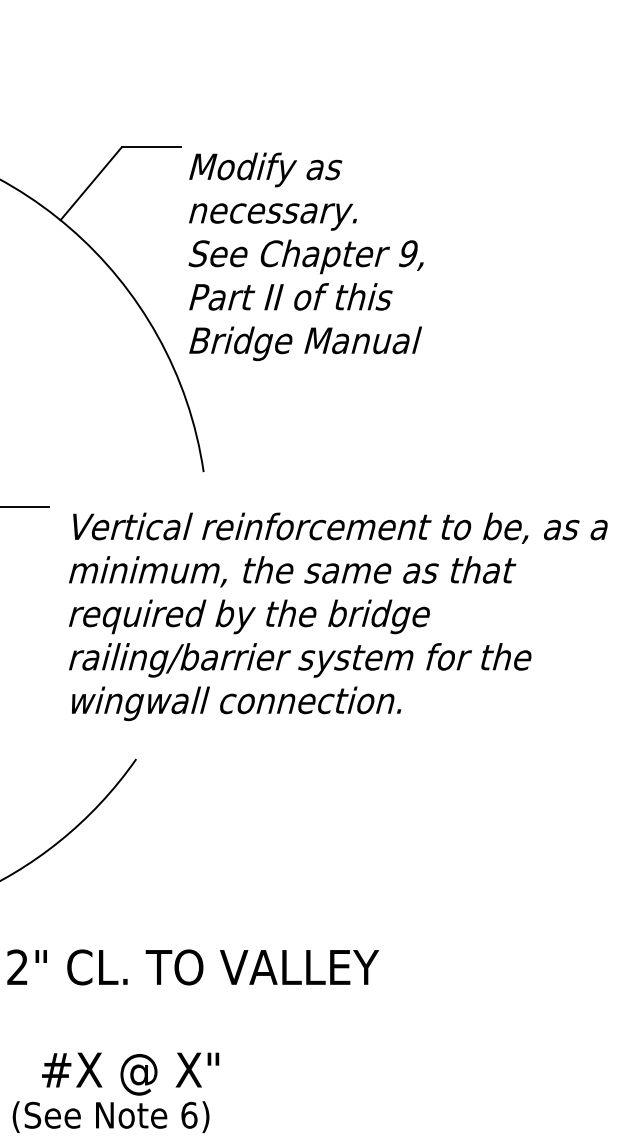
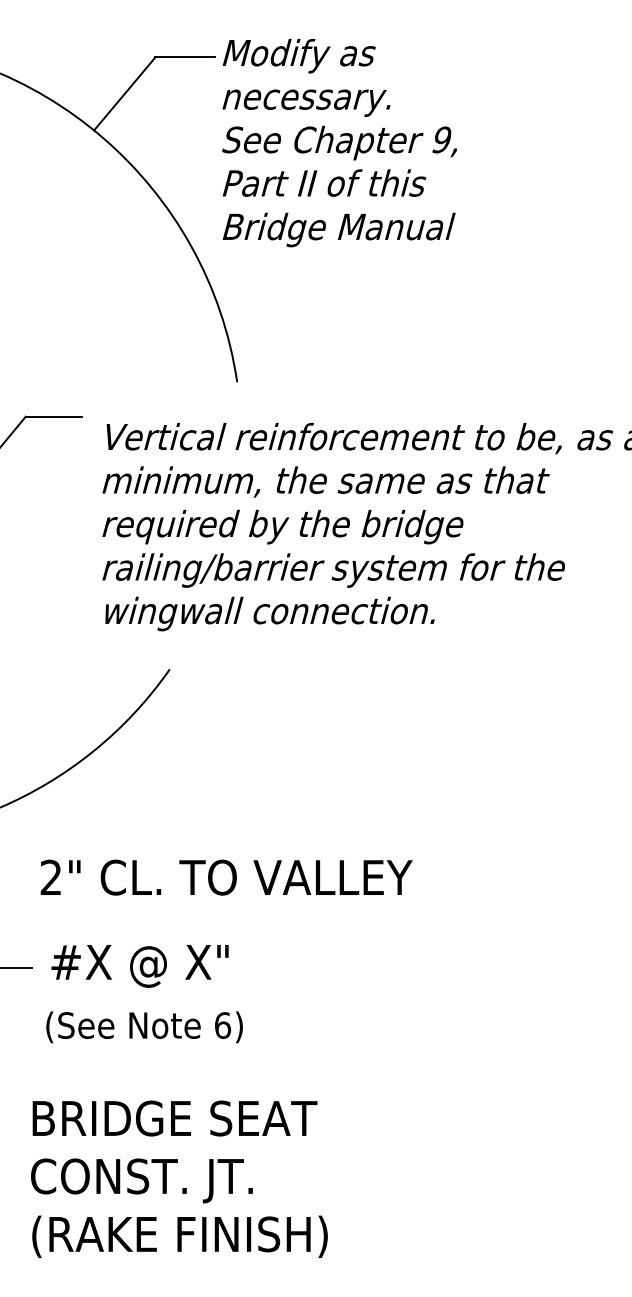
text: (305, 257) -> (339, 143), moved
text: (129, 1074) -> (139, 966), moved

